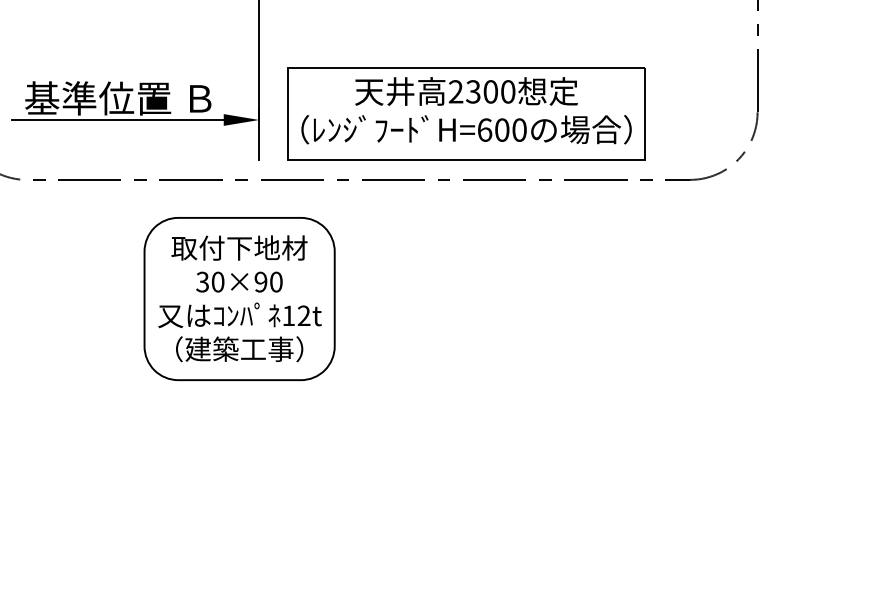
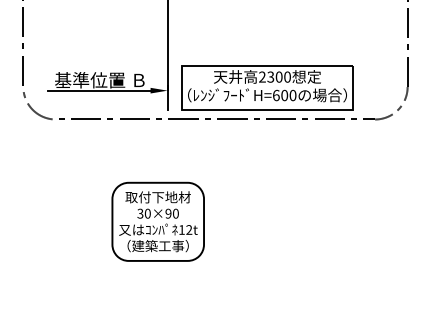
part: (238, 298) -> (157, 221), moved

